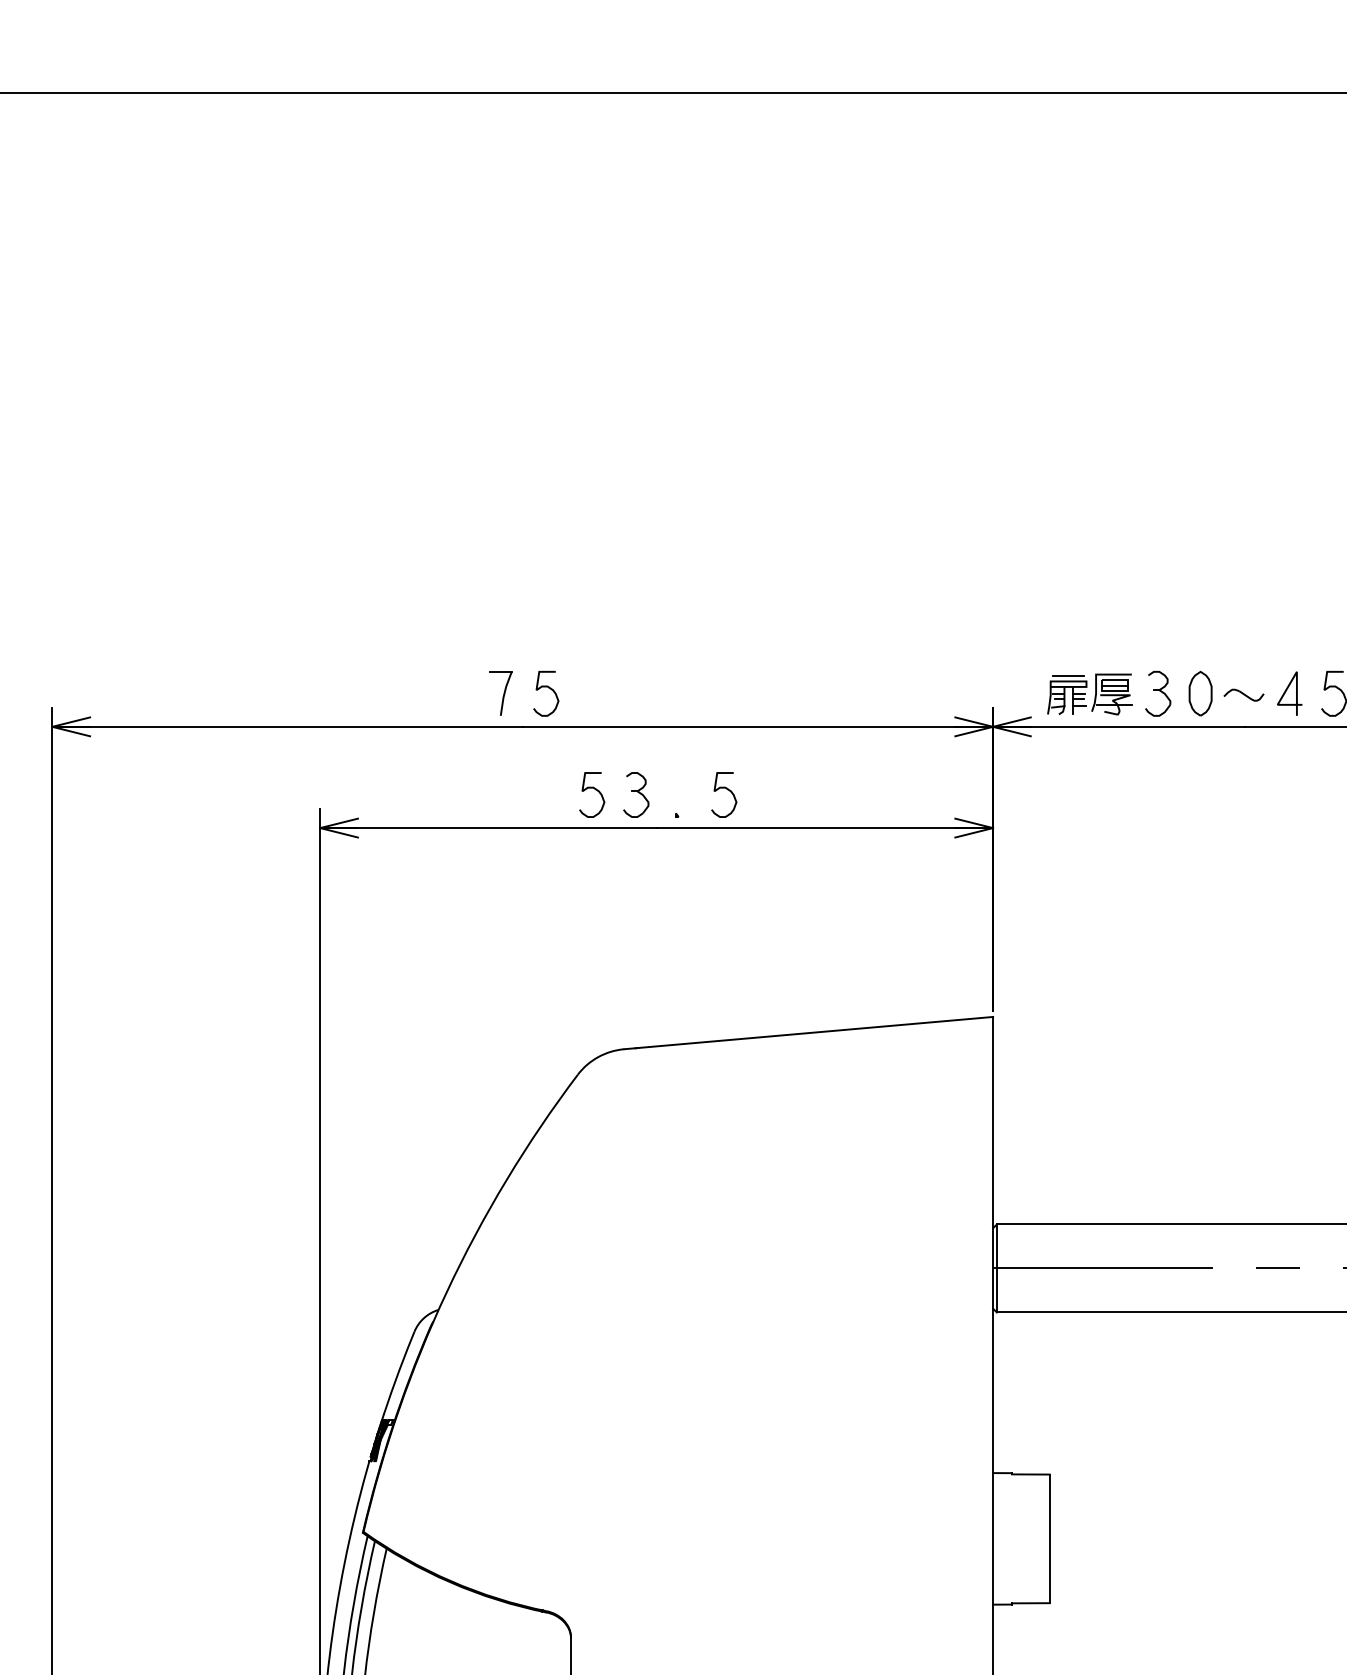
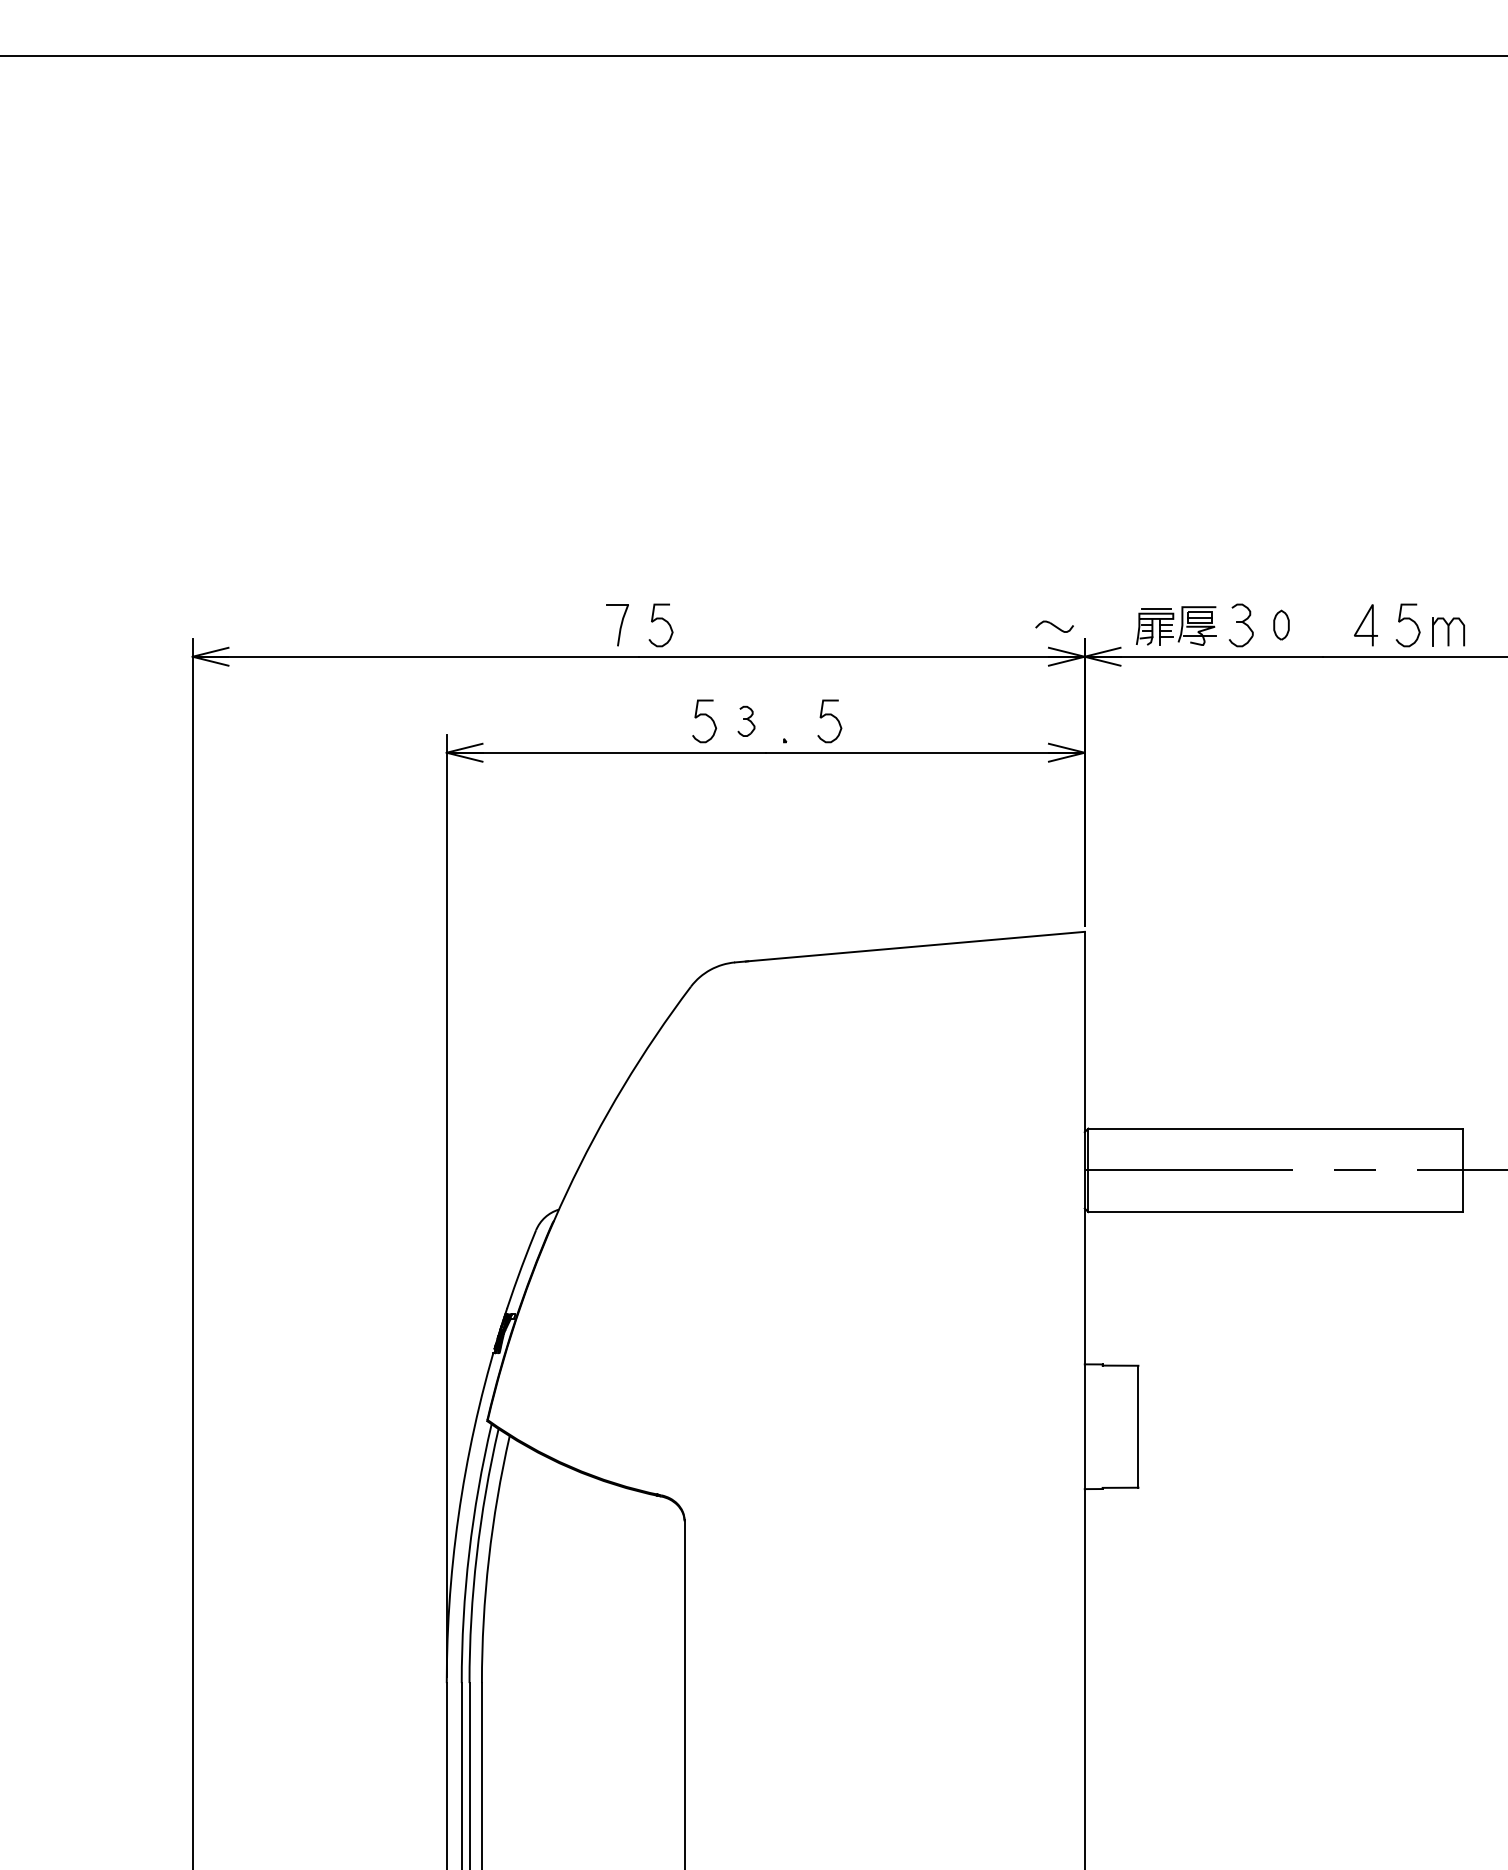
part: (1200, 692) -> (1281, 624), size x0.7
part: (1243, 694) -> (1054, 626), moved
part: (636, 795) -> (746, 721), size x0.7

